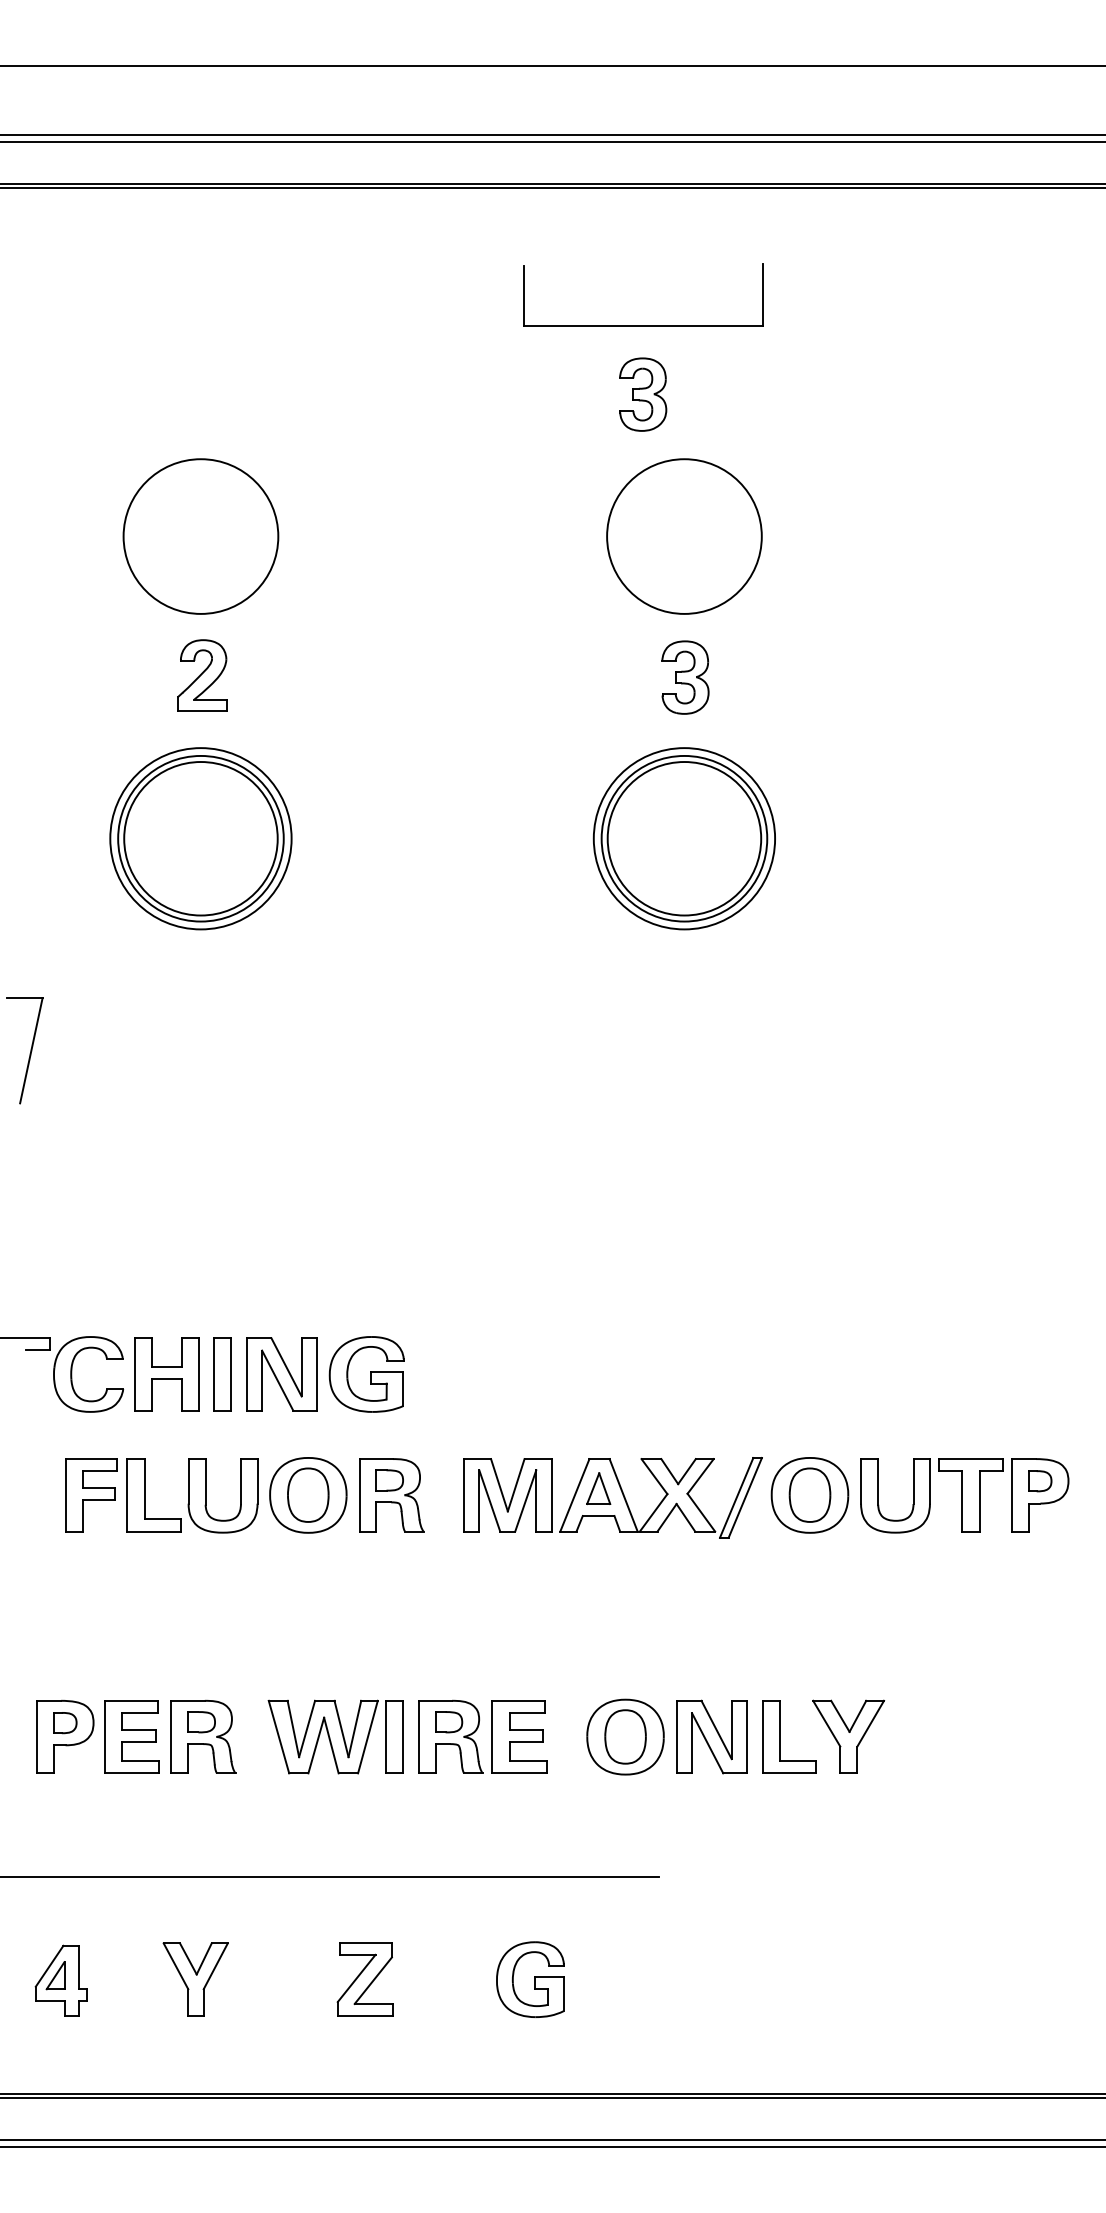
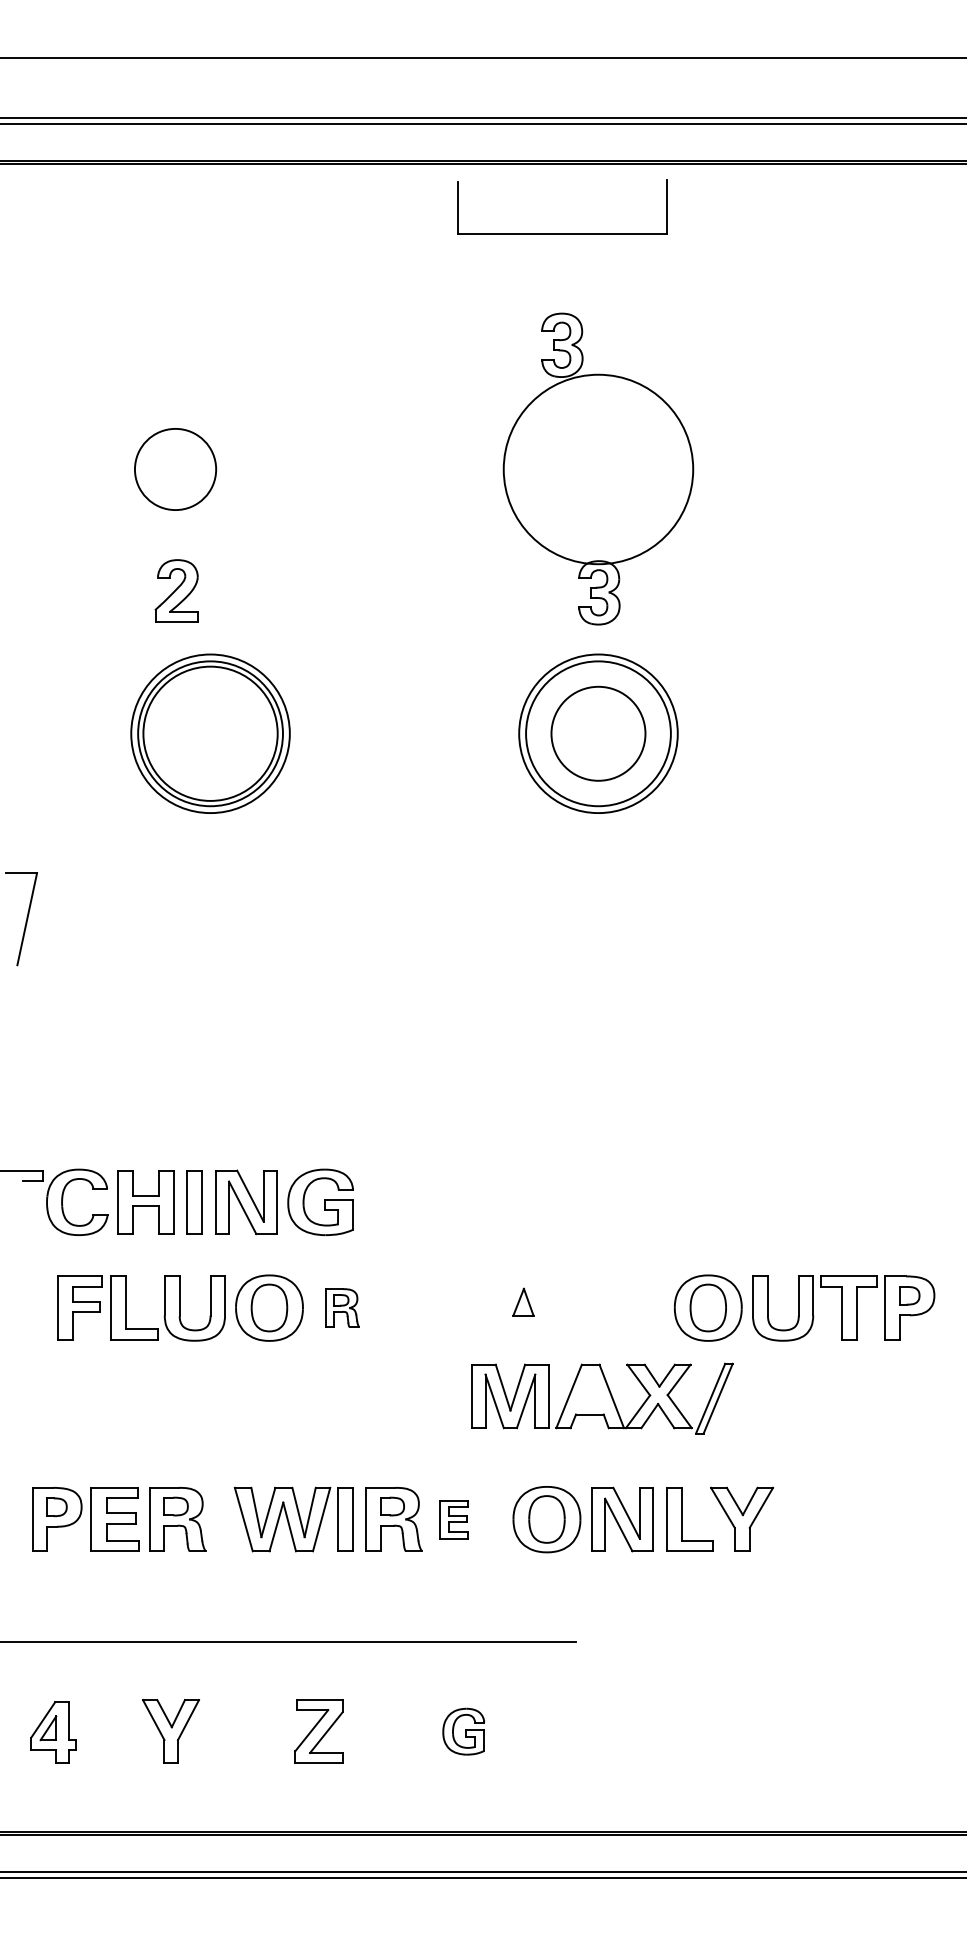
part: (643, 325) -> (562, 234), moved
circle: (200, 536) -> (175, 469), size x0.6
circle: (684, 536) -> (598, 469), size x1.4
part: (200, 838) -> (210, 733), moved
circle: (684, 838) -> (598, 733), size x0.7
part: (391, 1495) -> (342, 1308), size x0.6
part: (612, 1497) -> (602, 1398), moved
part: (519, 1736) -> (454, 1519), size x0.6
part: (530, 1979) -> (463, 1731), size x0.7

